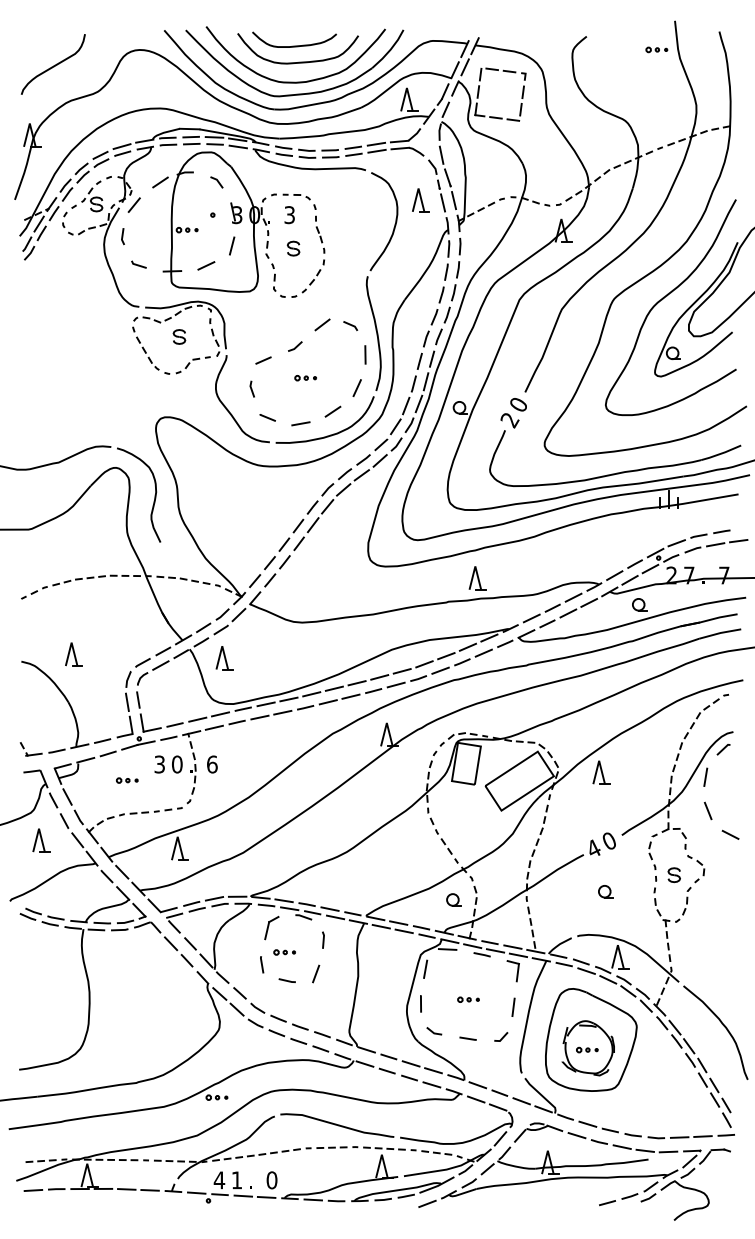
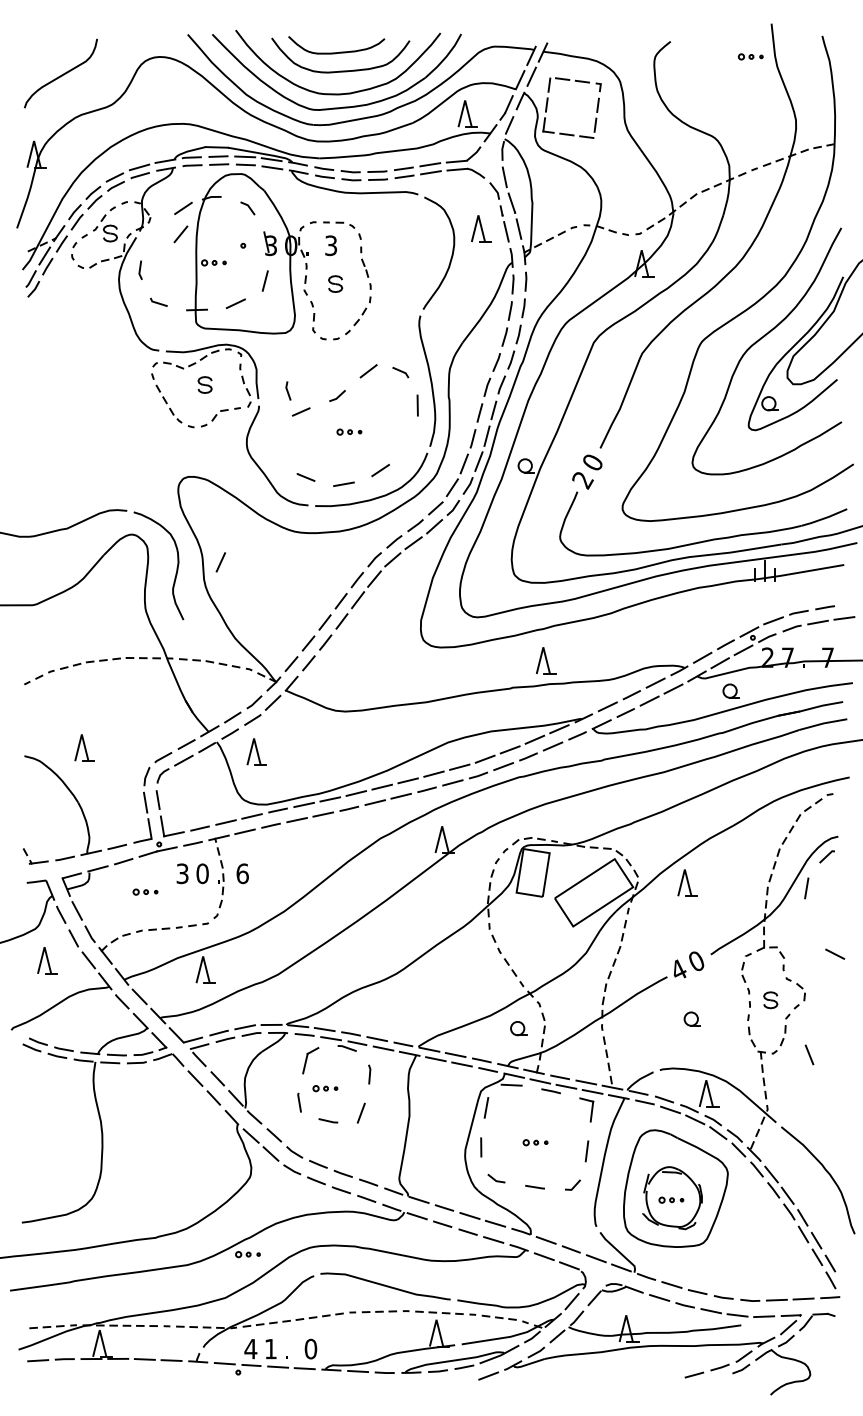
line: (133, 204) -> (180, 233), moved
line: (356, 387) -> (220, 561), moved
line: (251, 388) -> (287, 390), moved
line: (708, 810) -> (809, 1054), moved

